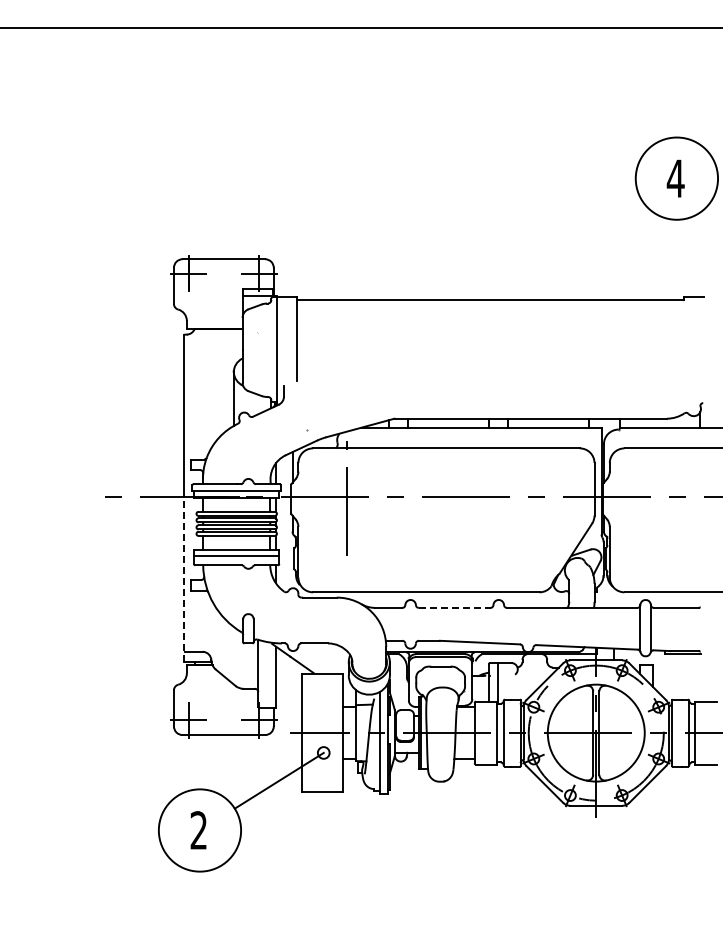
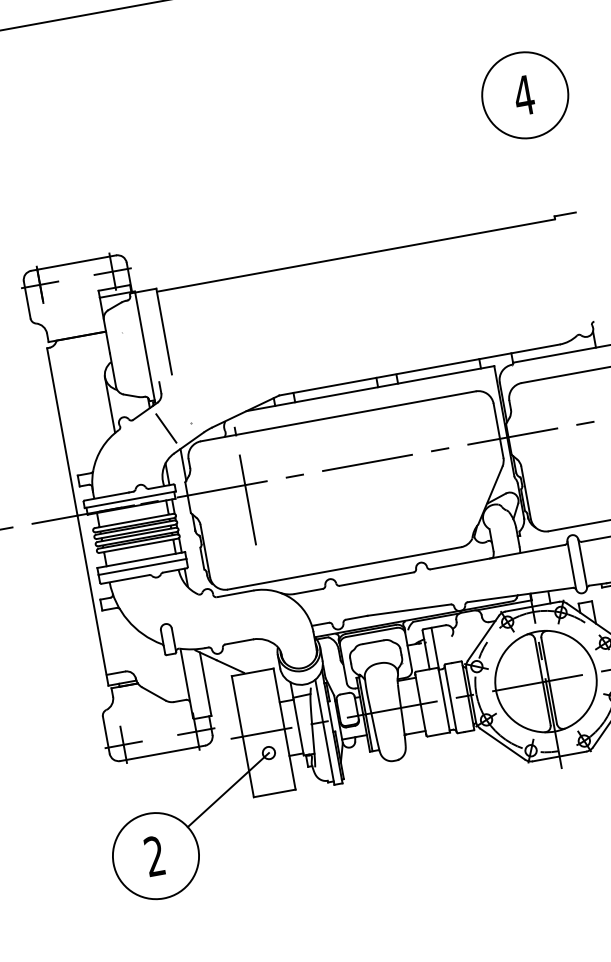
line: (282, 430) -> (166, 428), added
line: (184, 579) -> (93, 600), dashed -> solid
line: (454, 607) -> (376, 578), dashed -> solid

